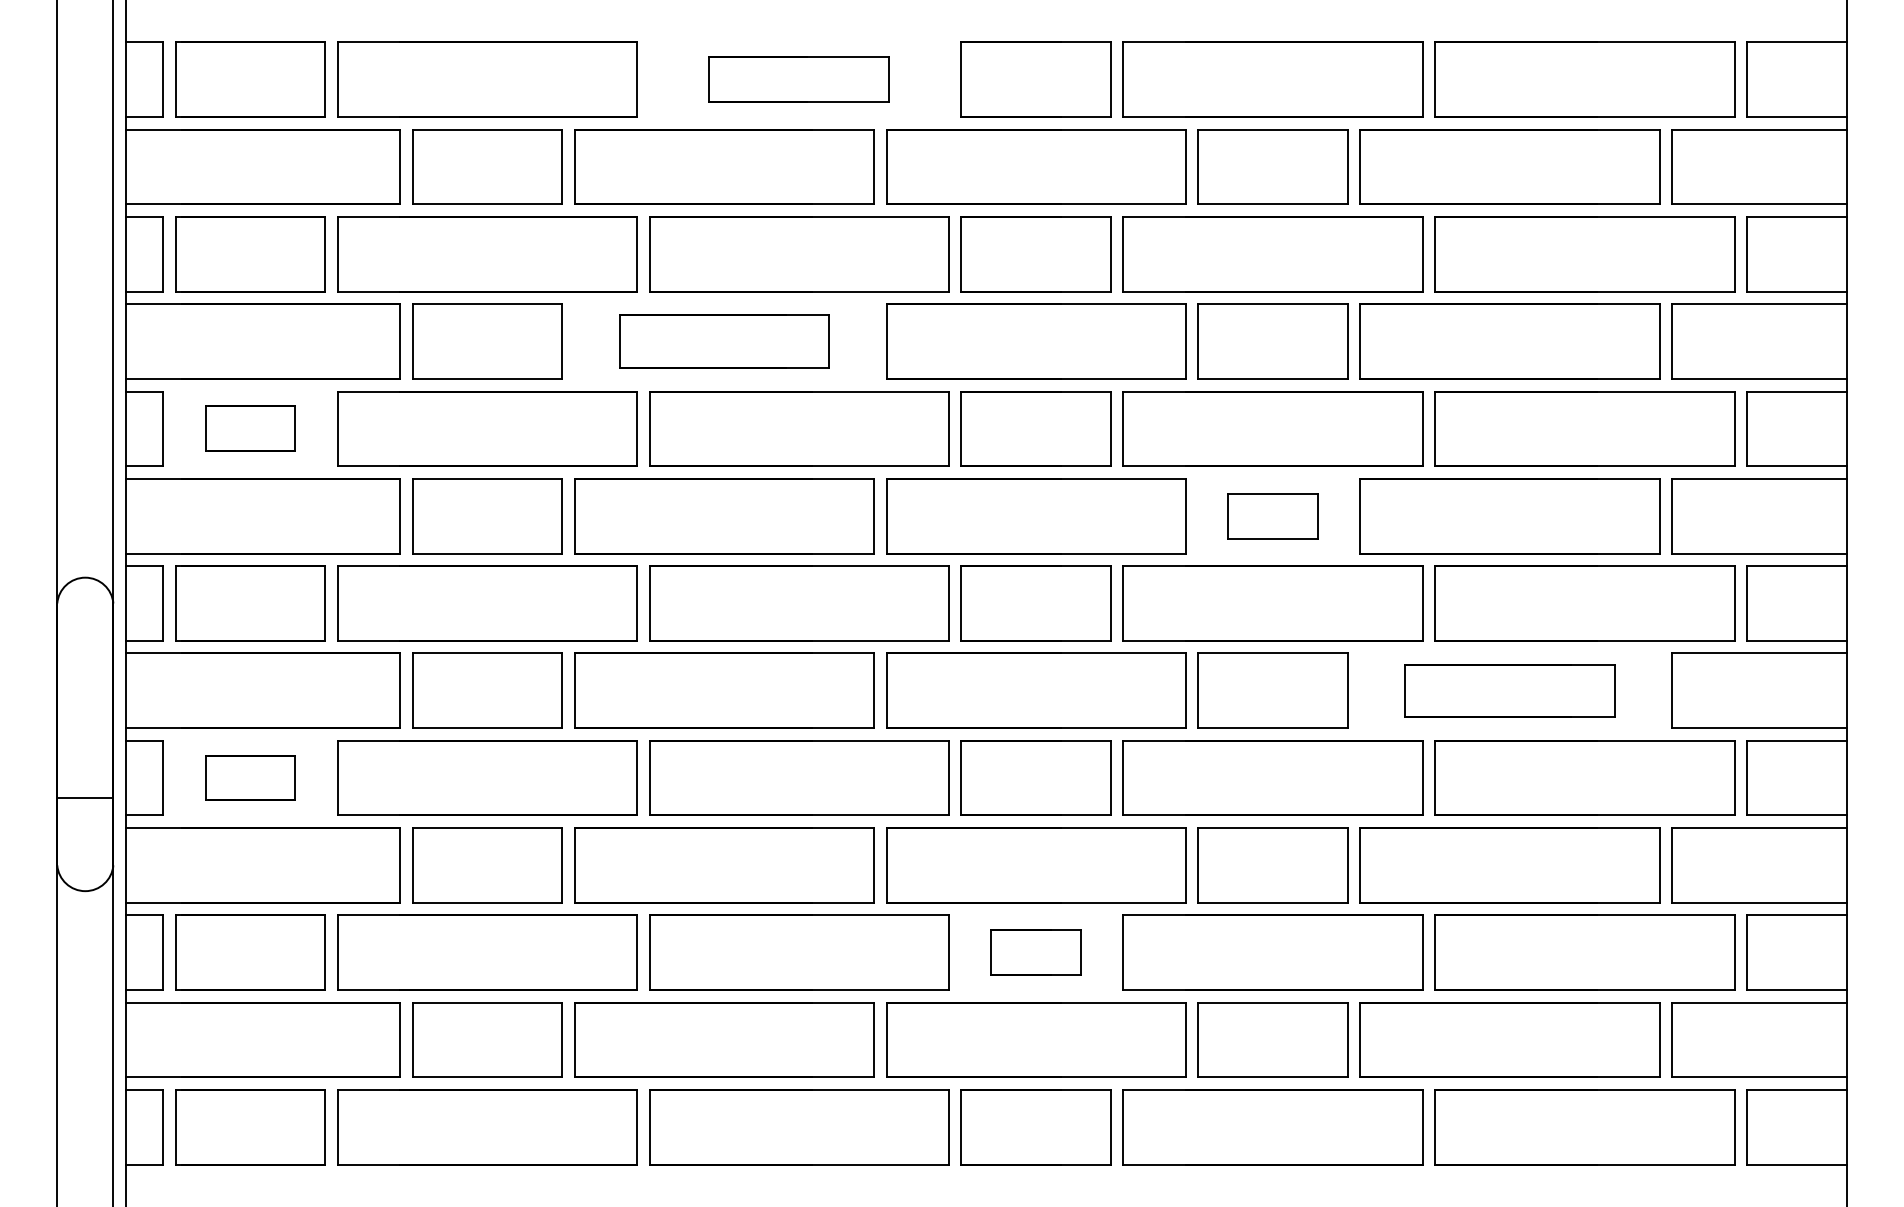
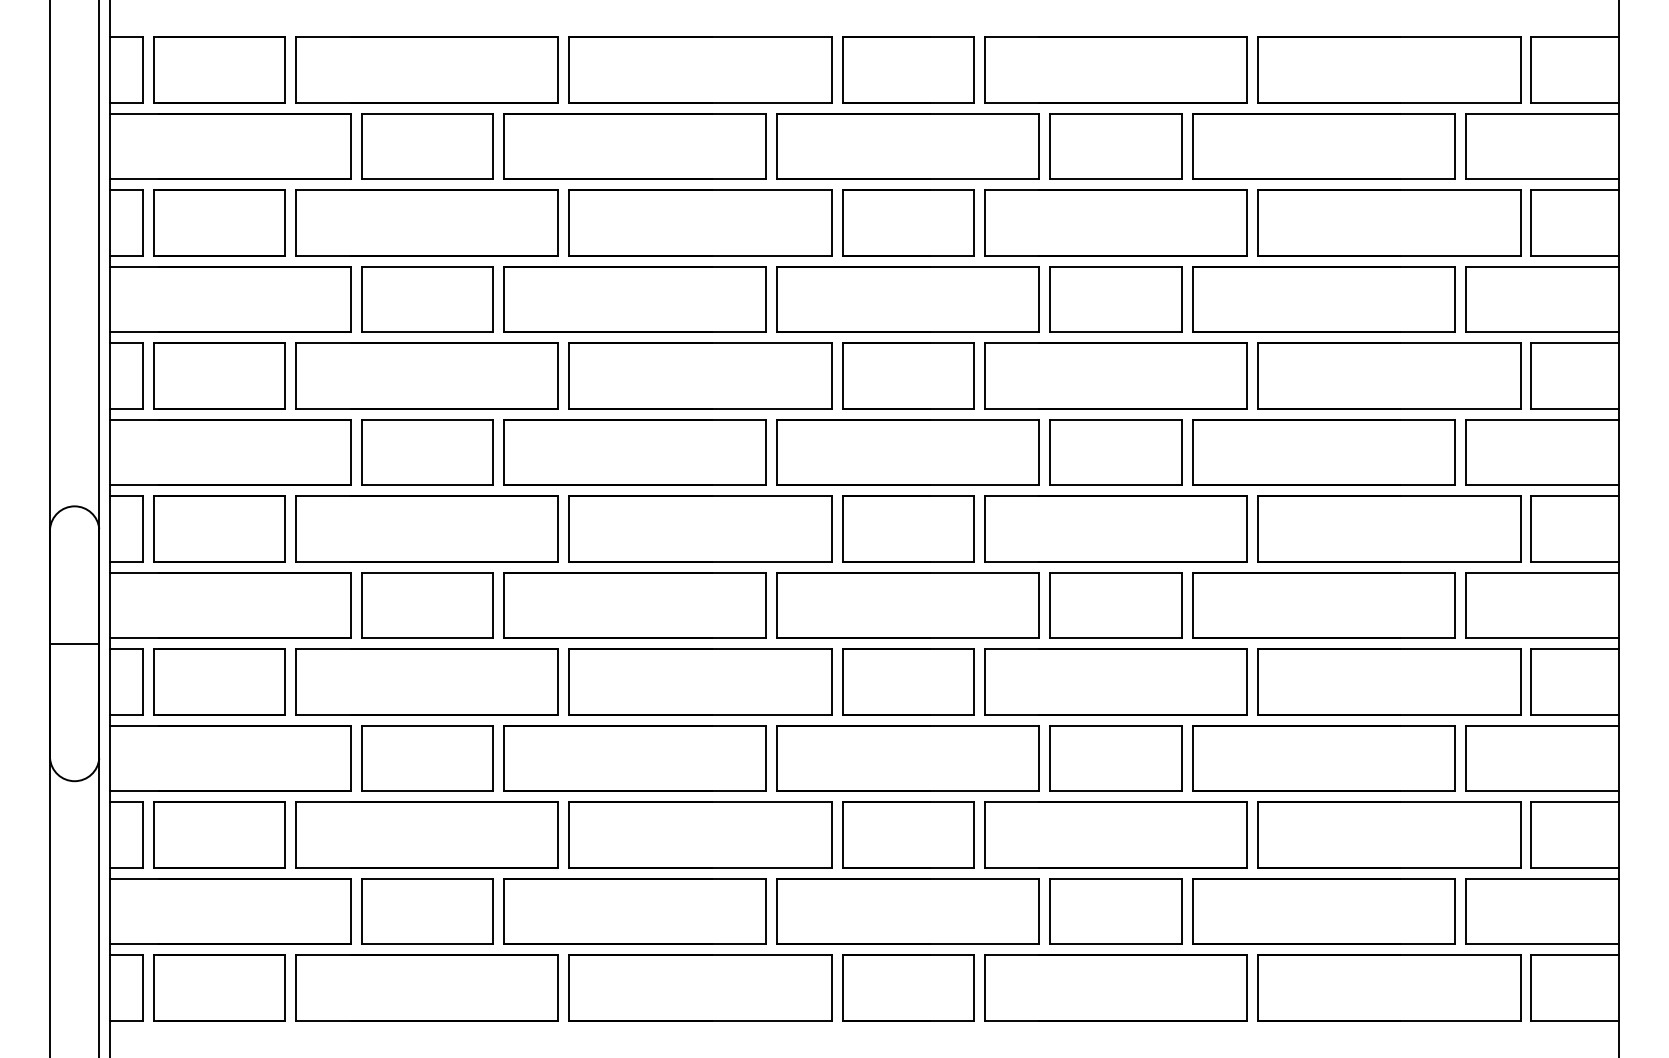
part: (799, 79) -> (700, 69), size x1.67
part: (723, 341) -> (634, 299), size x1.43
part: (250, 428) -> (219, 375), size x1.67
part: (1272, 516) -> (1115, 452), size x1.67
part: (1509, 690) -> (1323, 605), size x1.43
part: (250, 777) -> (219, 681), size x1.67
line: (85, 797) -> (74, 643), moved
part: (1036, 951) -> (908, 834), size x1.67

